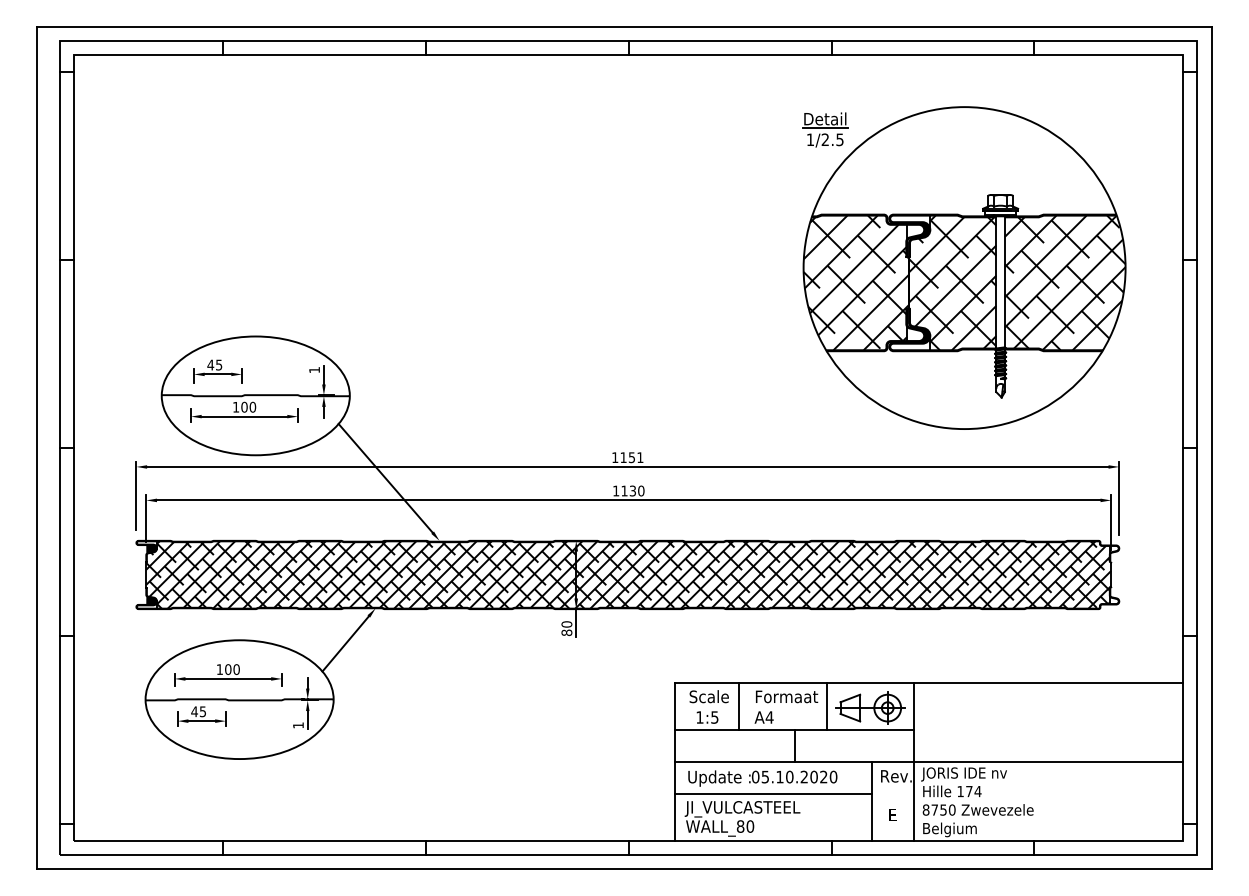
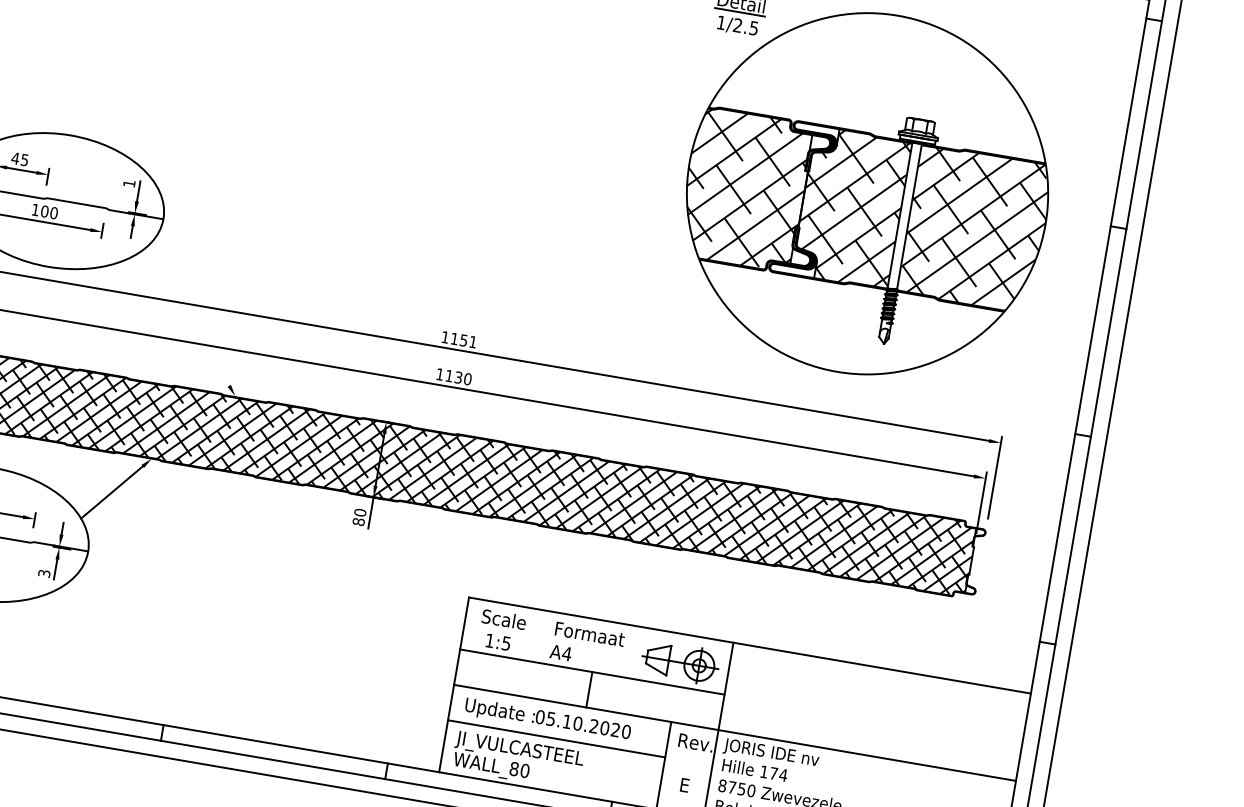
line: (385, 478) -> (187, 317), removed
line: (739, 705) -> (535, 634), removed
line: (826, 705) -> (632, 651), removed
text: (298, 725) -> (44, 573), 1 -> 3

